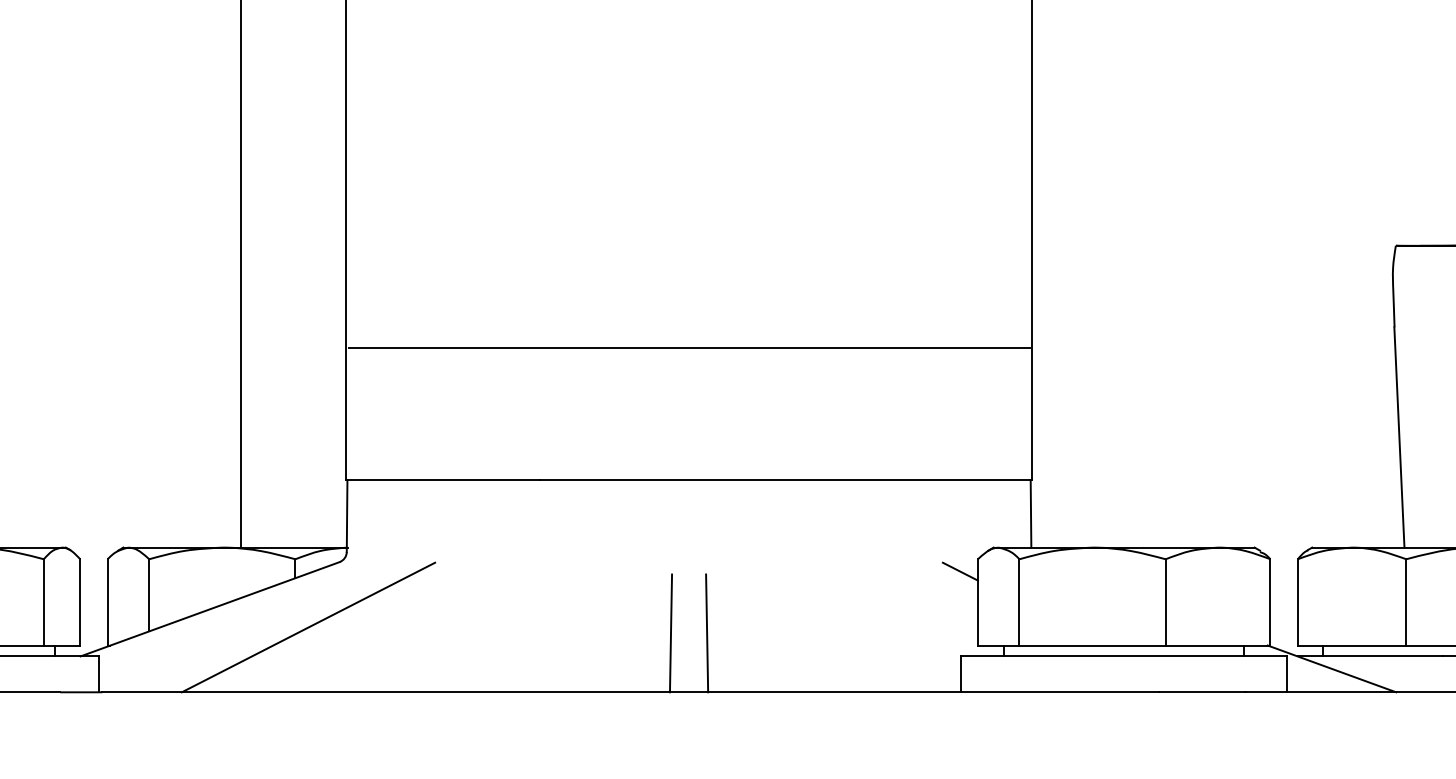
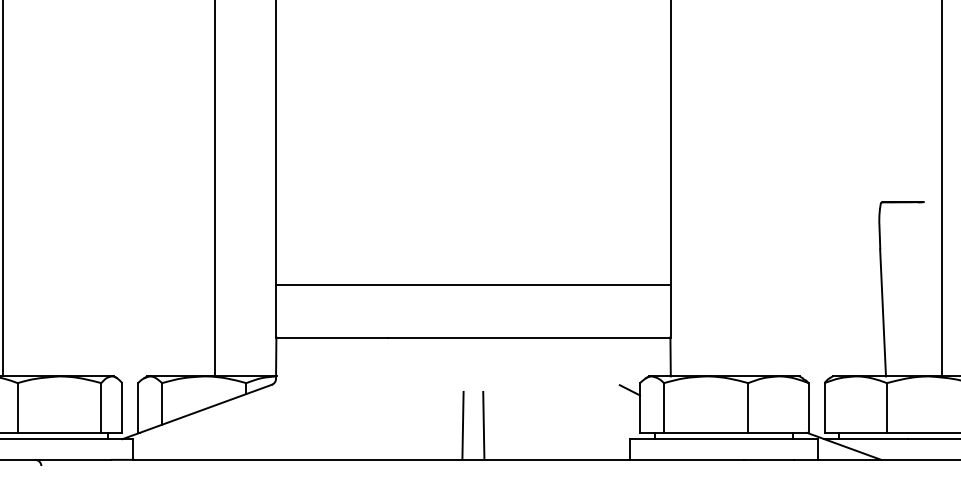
line: (689, 348) -> (473, 285), moved
line: (307, 627) -> (253, 422), removed

